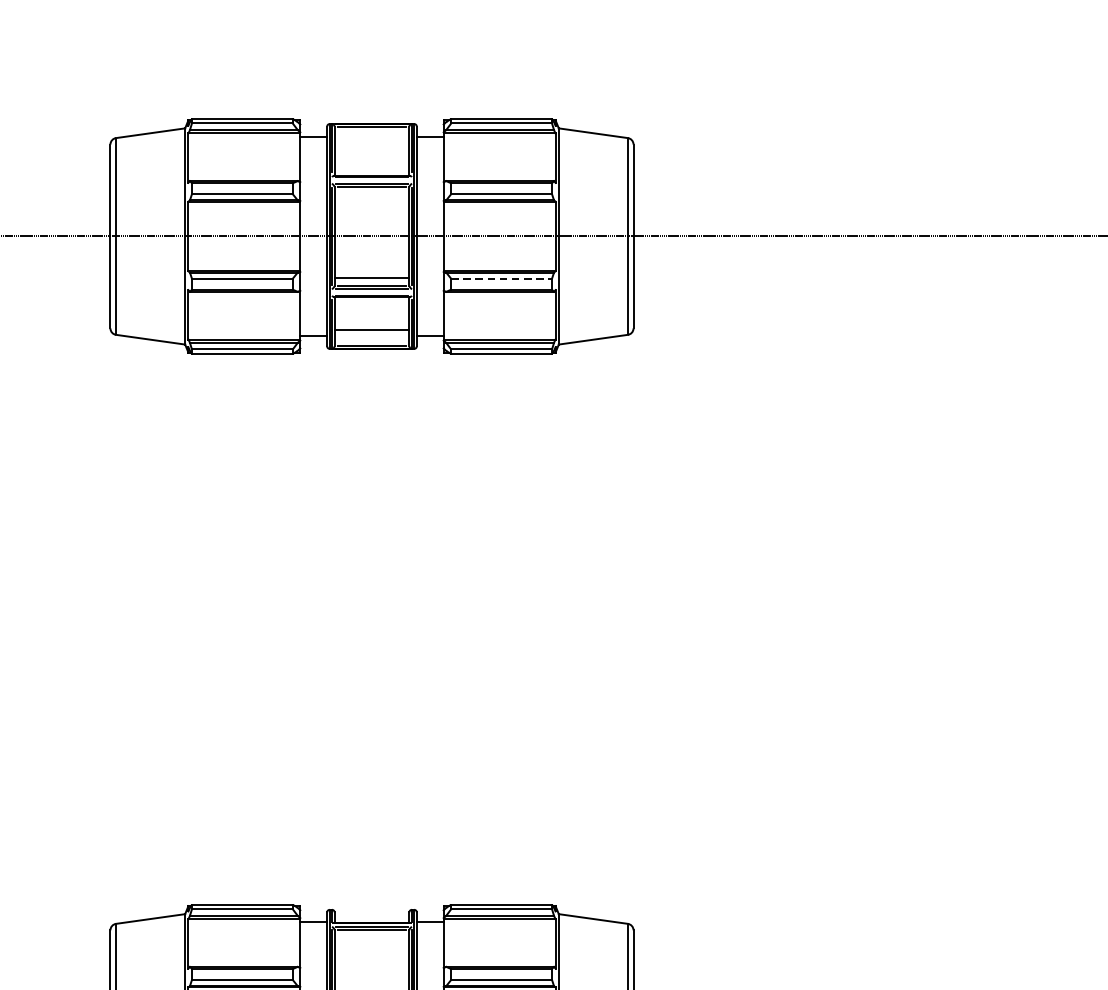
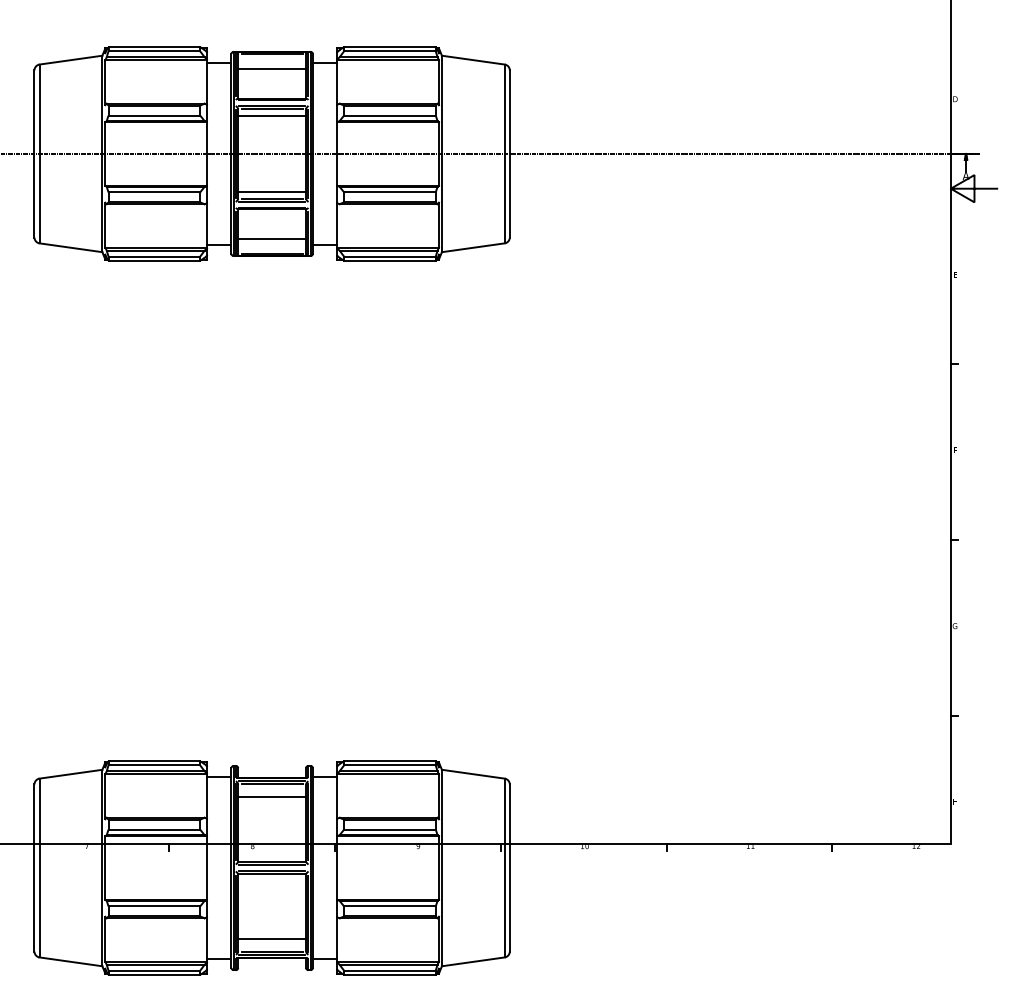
line: (372, 143) -> (272, 69), added
line: (372, 195) -> (272, 116), added
line: (501, 278) -> (389, 192), dashed -> solid
line: (372, 944) -> (272, 797), added

